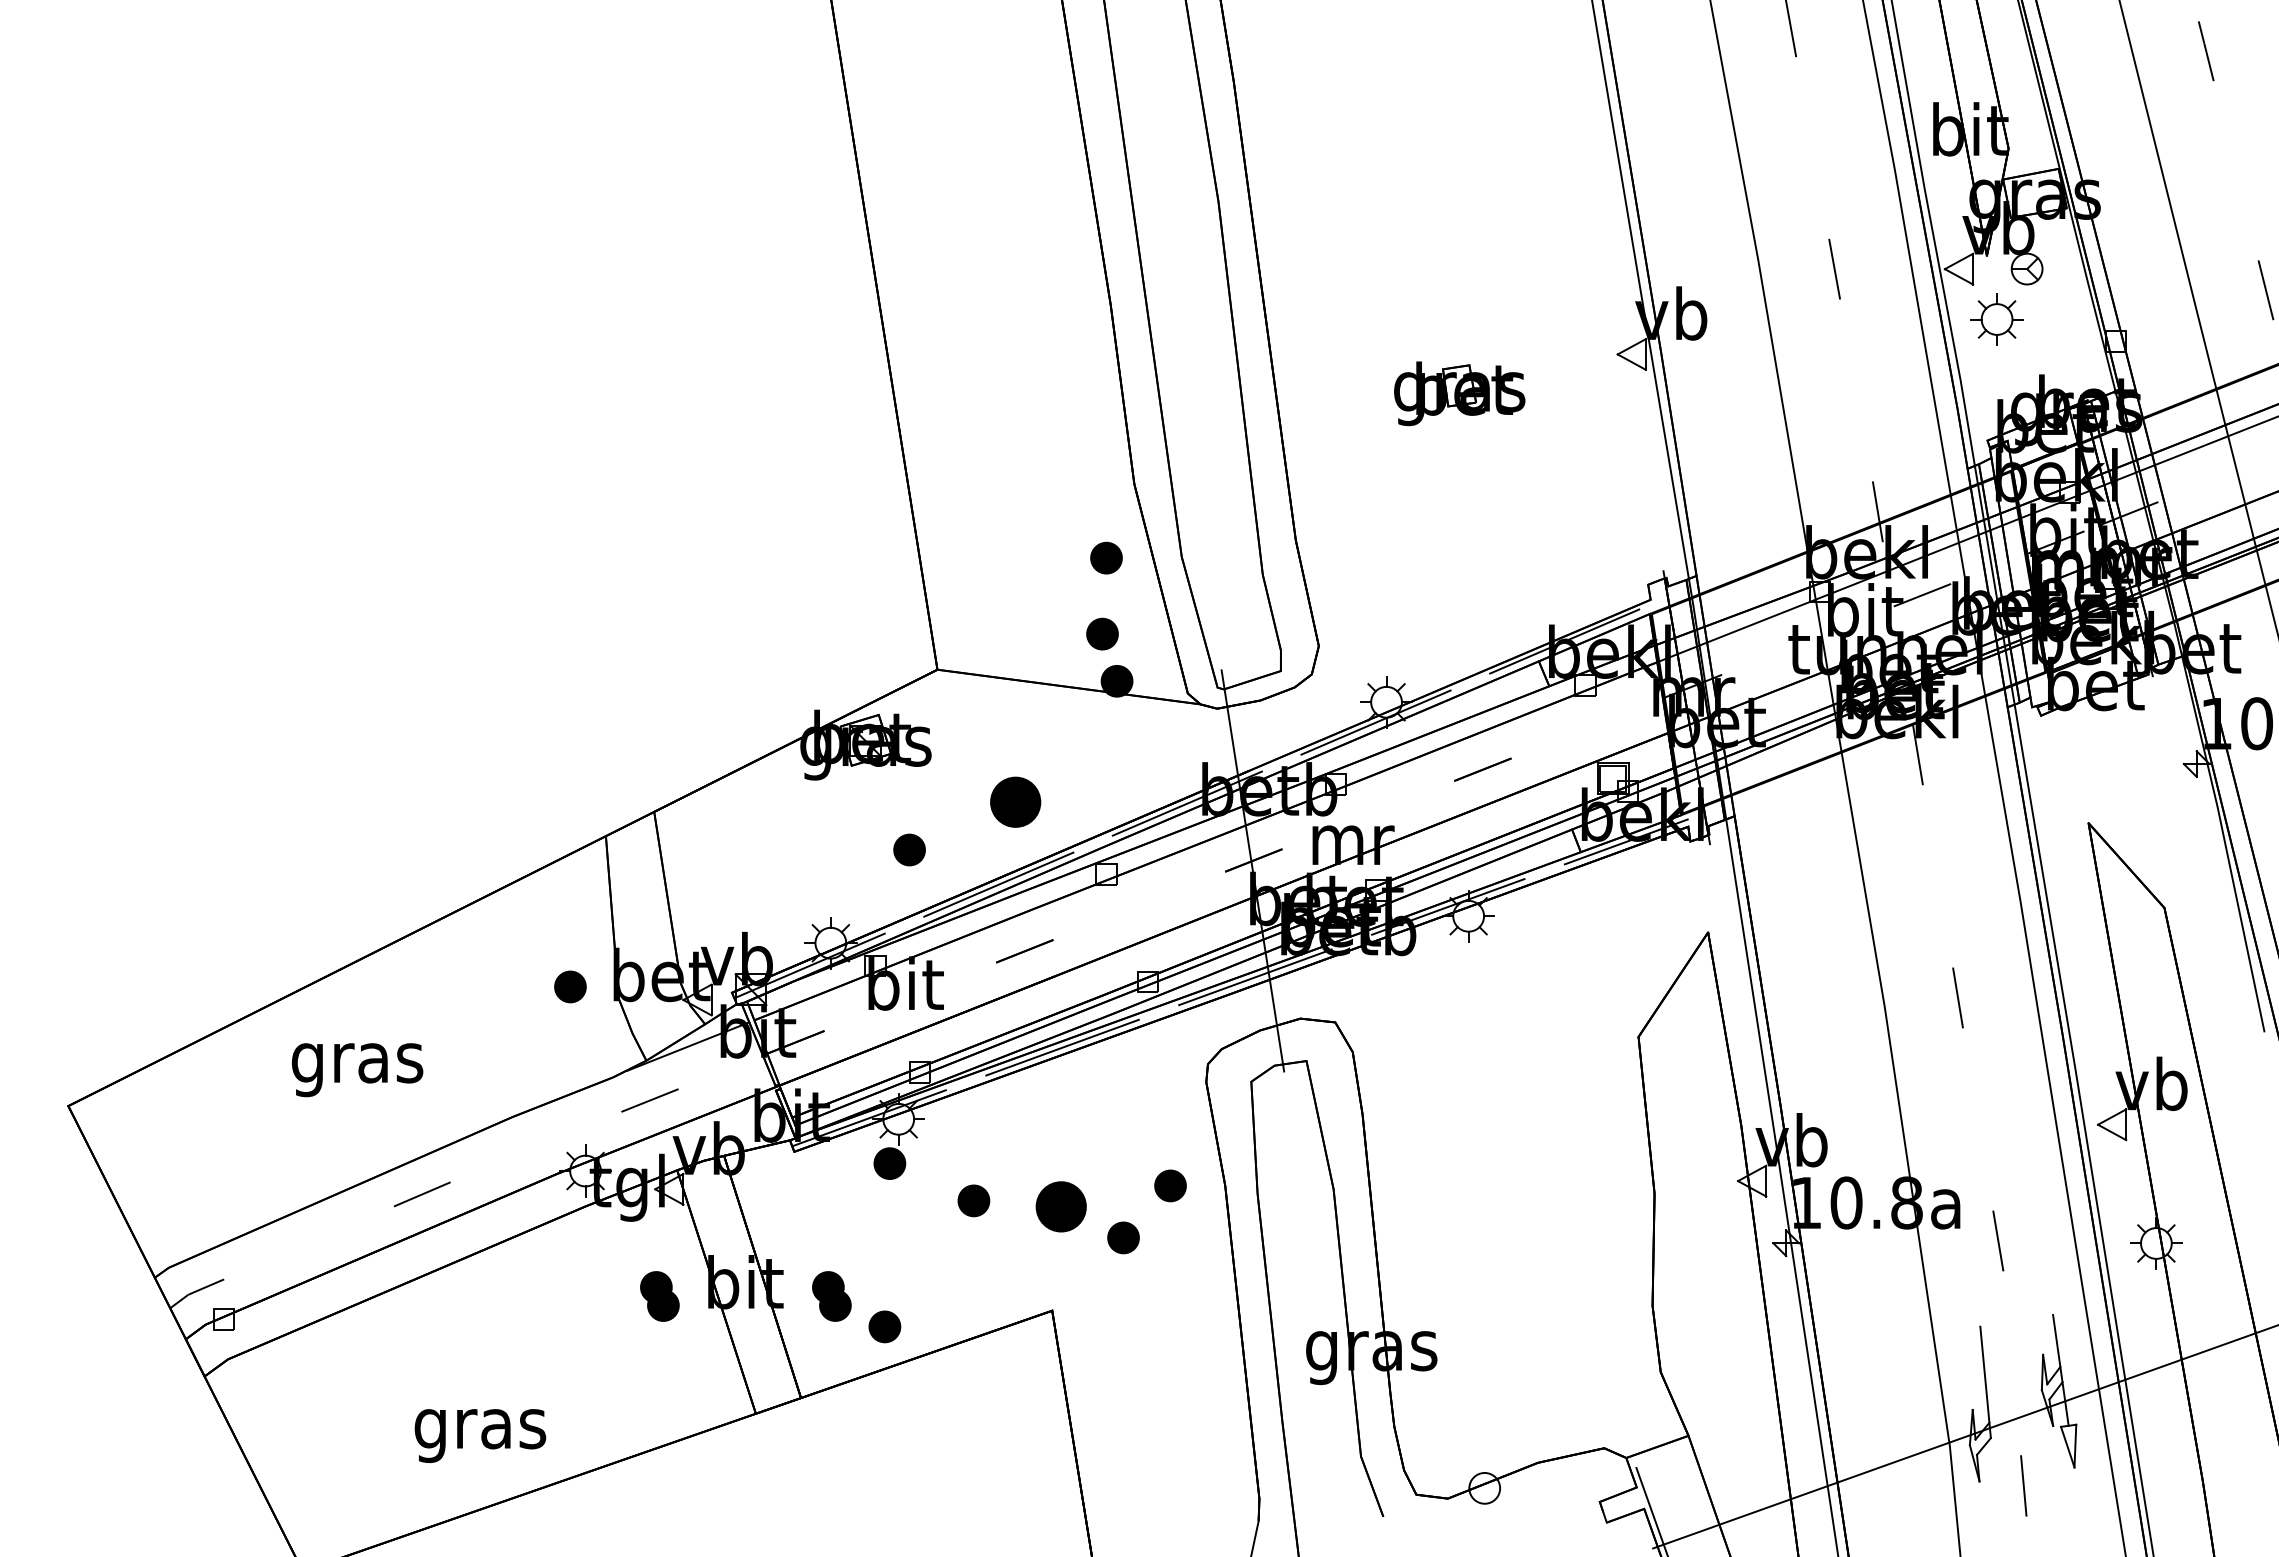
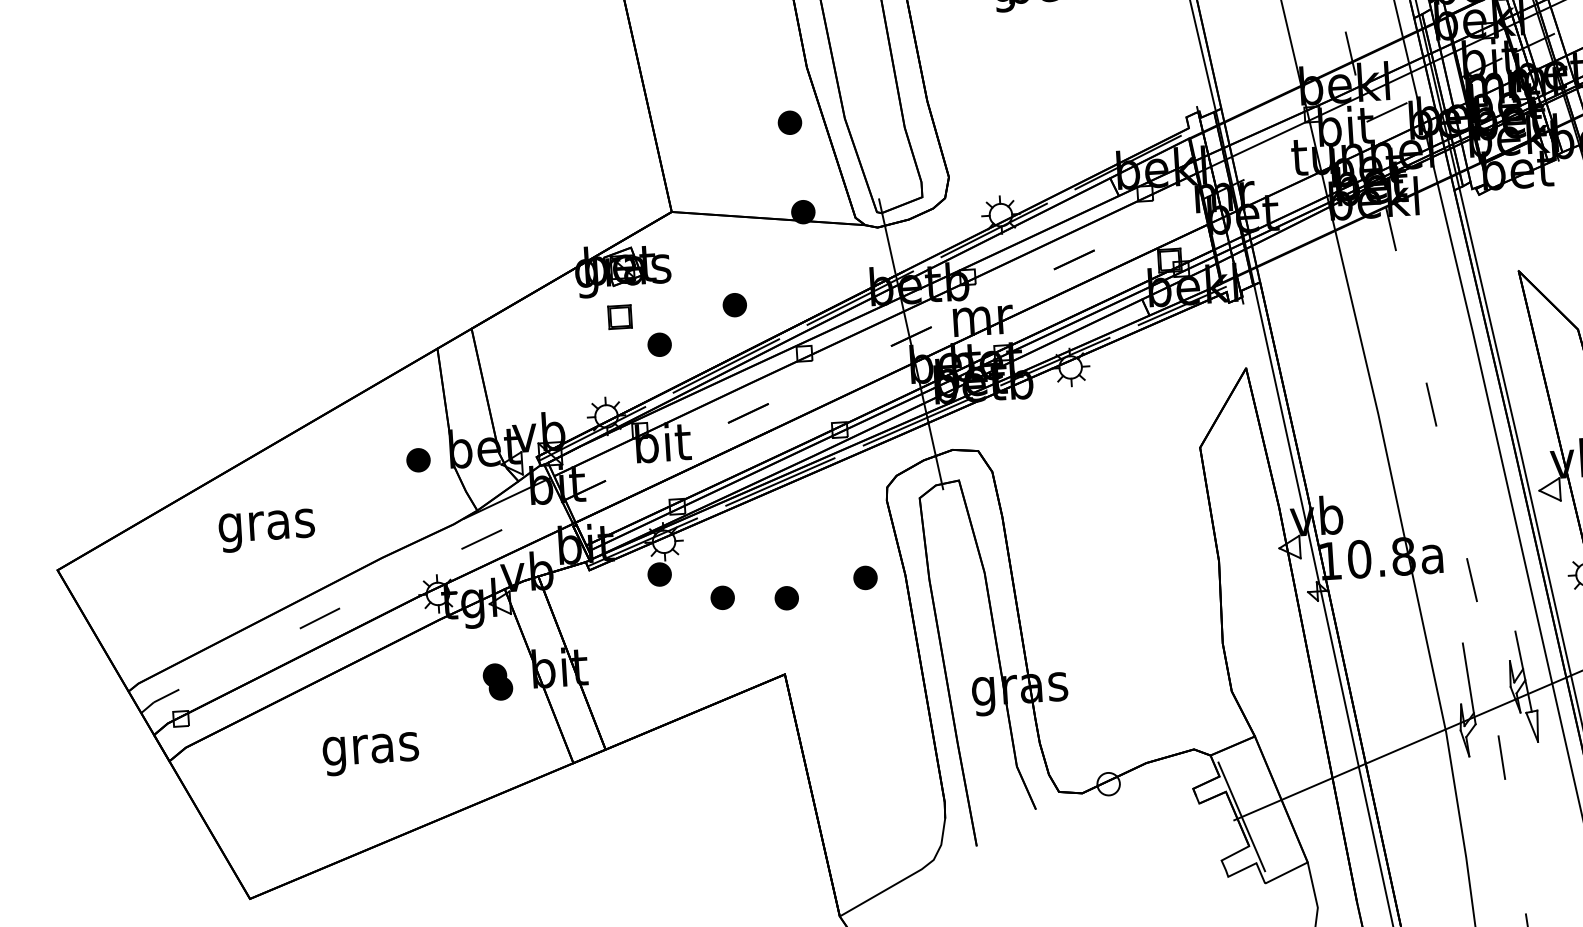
part: (1102, 633) -> (790, 177), removed
part: (1015, 802) -> (734, 305), size x0.62
part: (857, 808) -> (619, 316), added
part: (1061, 1206) -> (786, 597), size x0.62
part: (1123, 1237) -> (833, 617), removed
part: (831, 1296) -> (623, 674), removed
part: (884, 1326) -> (663, 693), removed
text: (480, 1435) -> (371, 753), moved

